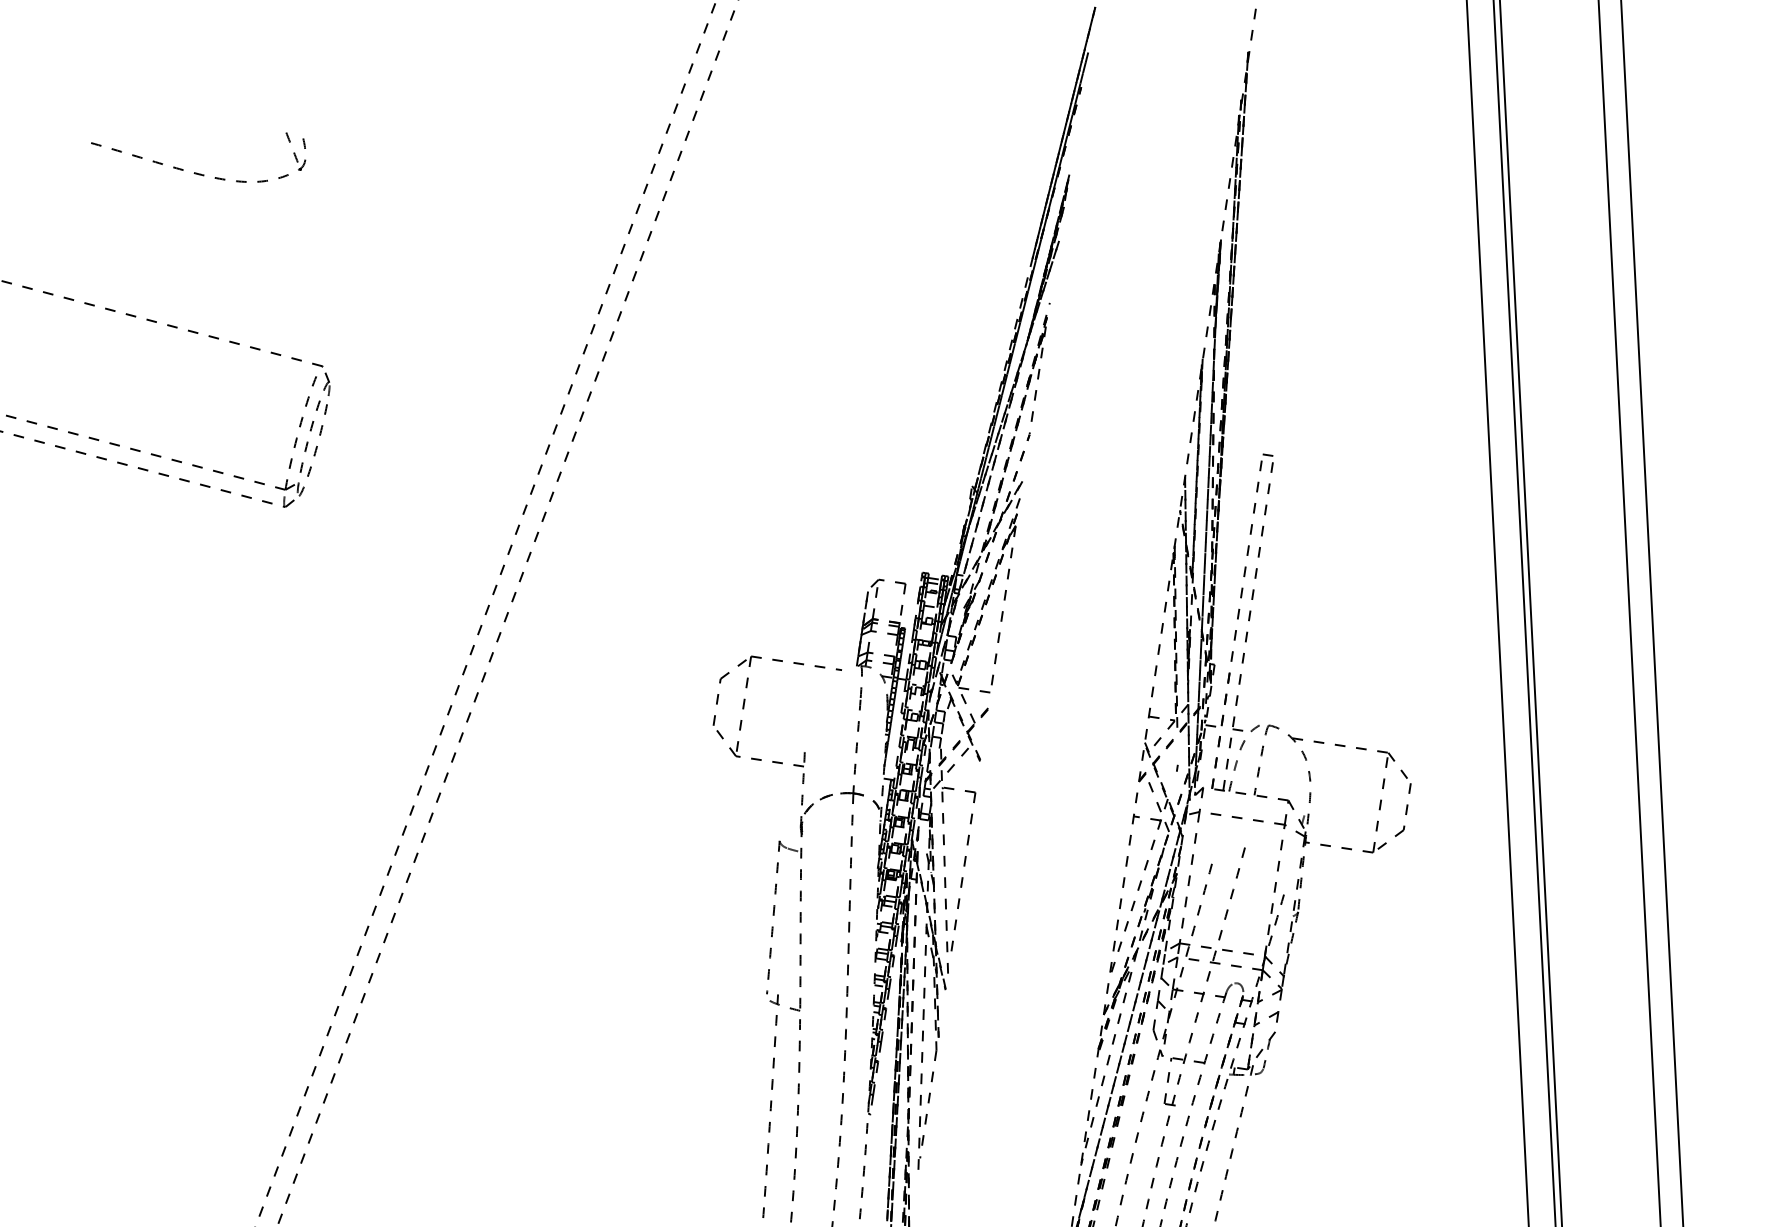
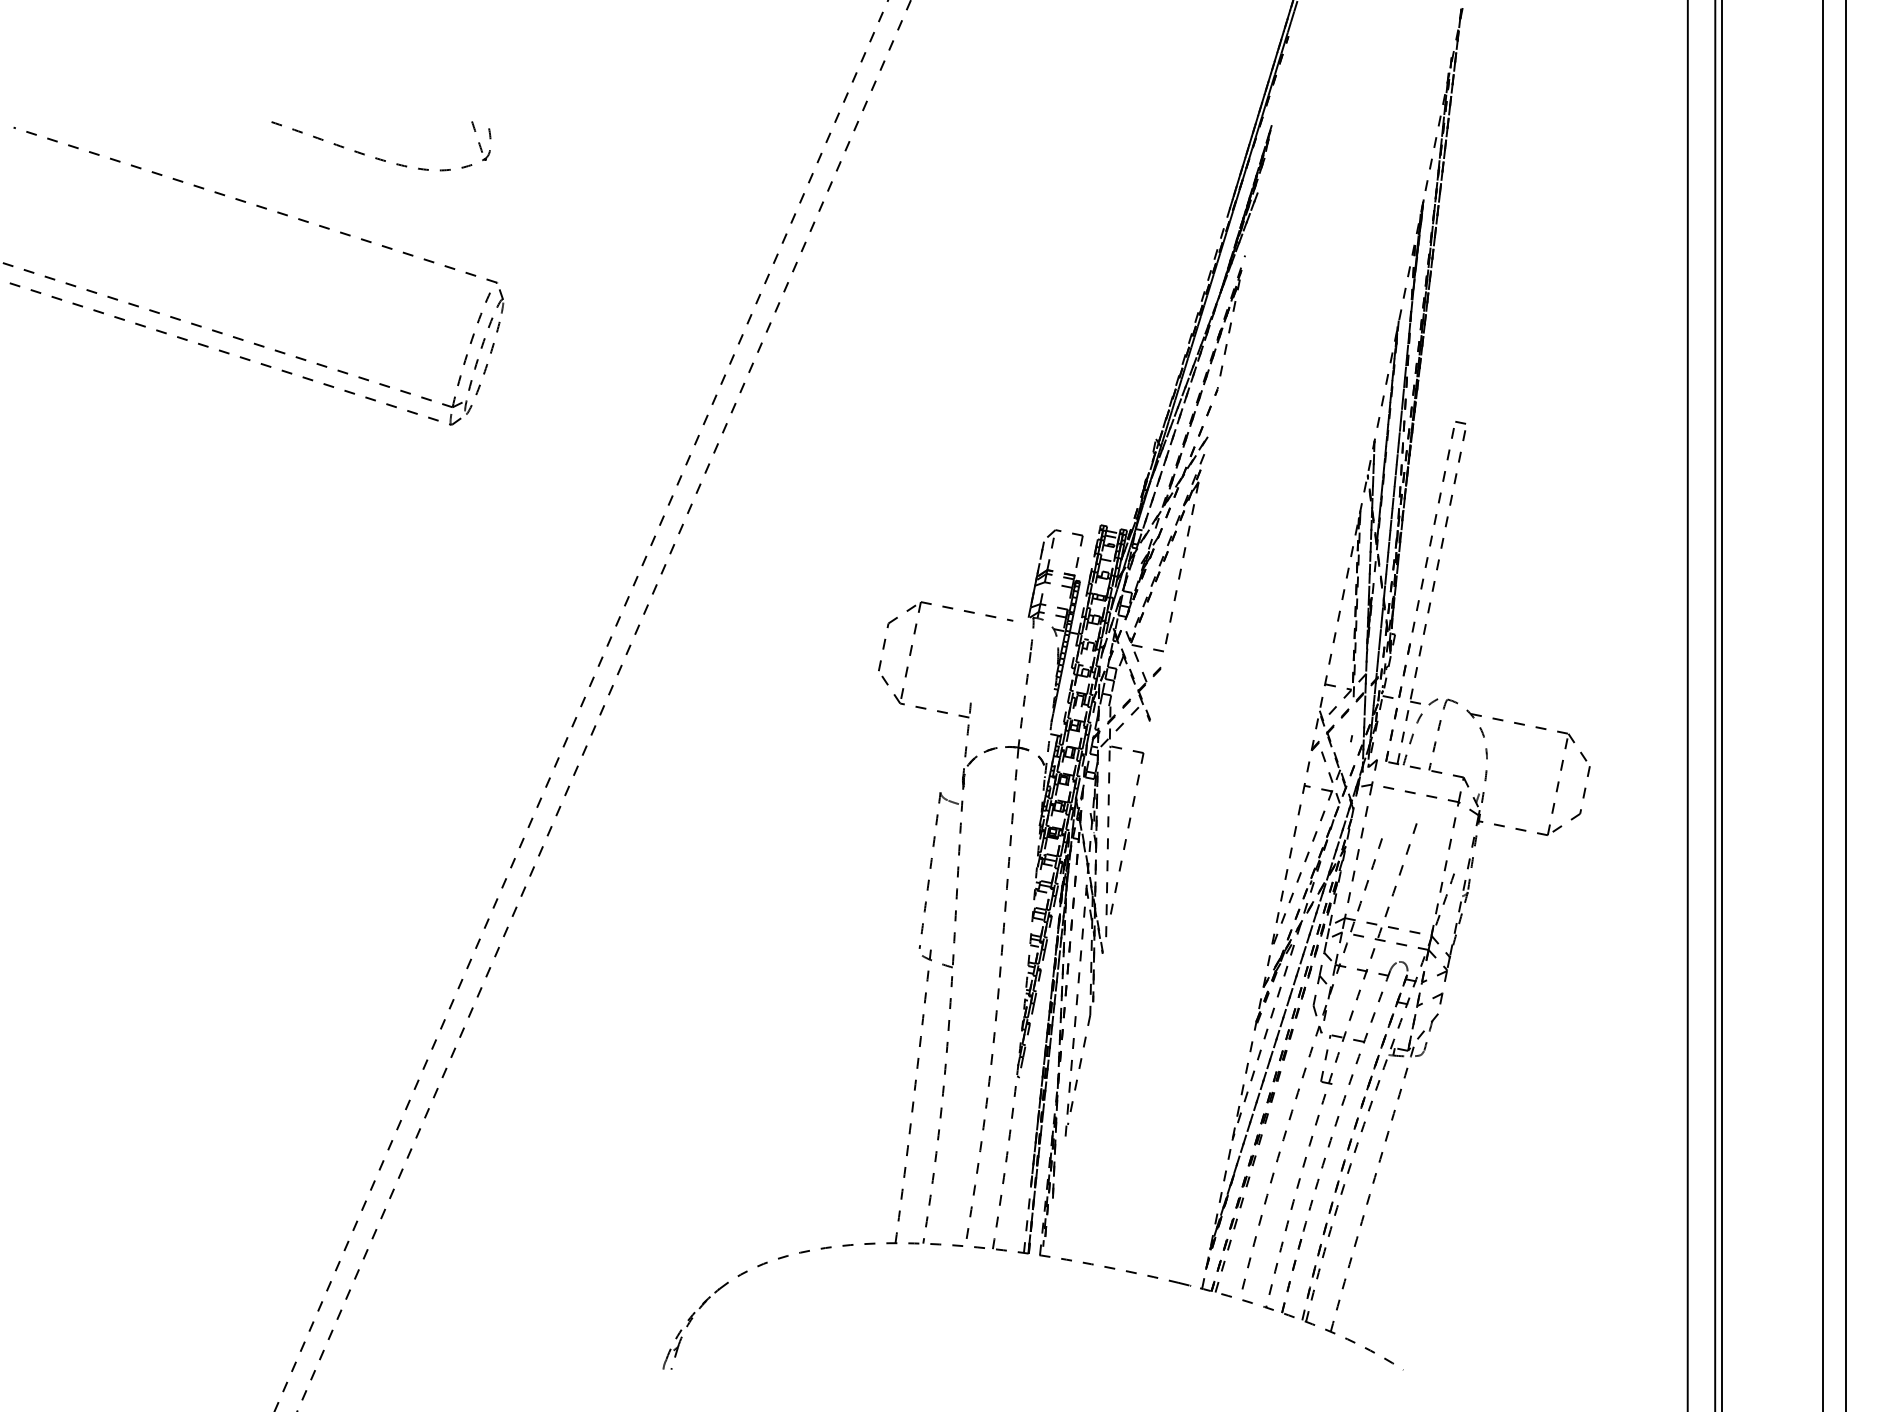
part: (196, 172) -> (377, 157), moved

